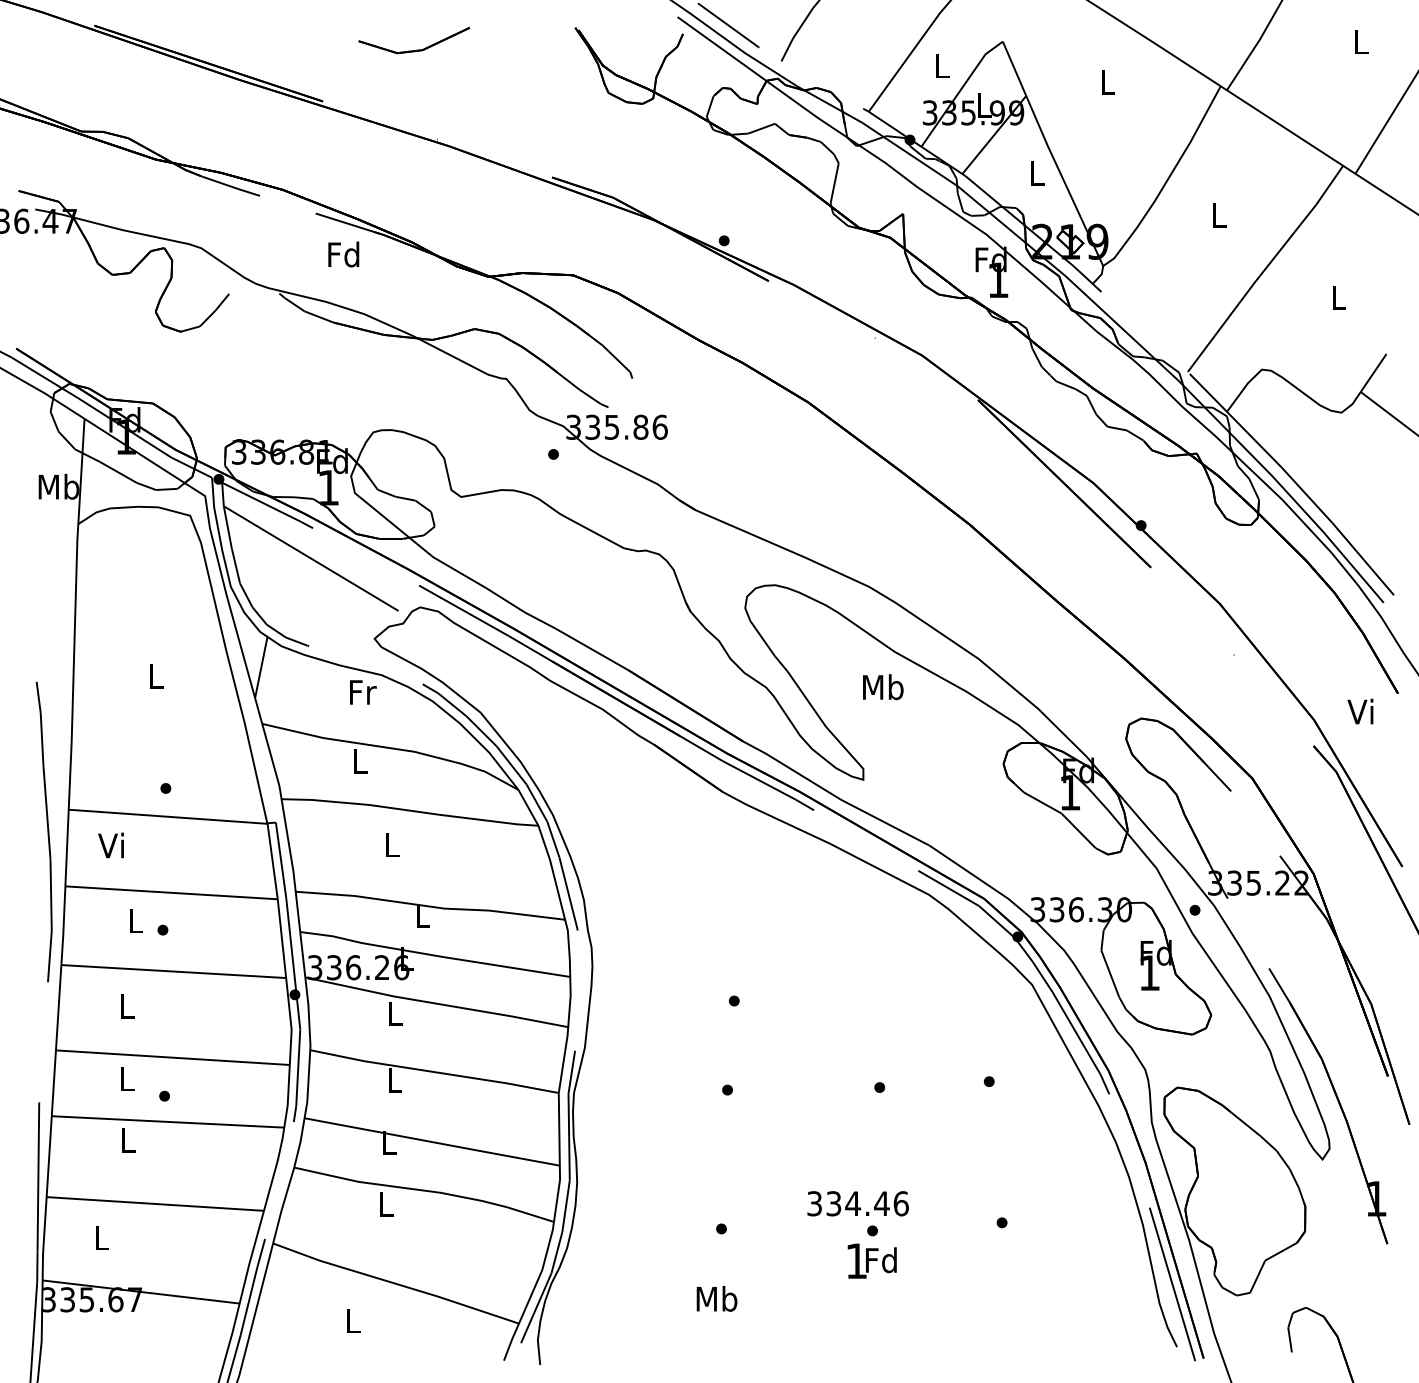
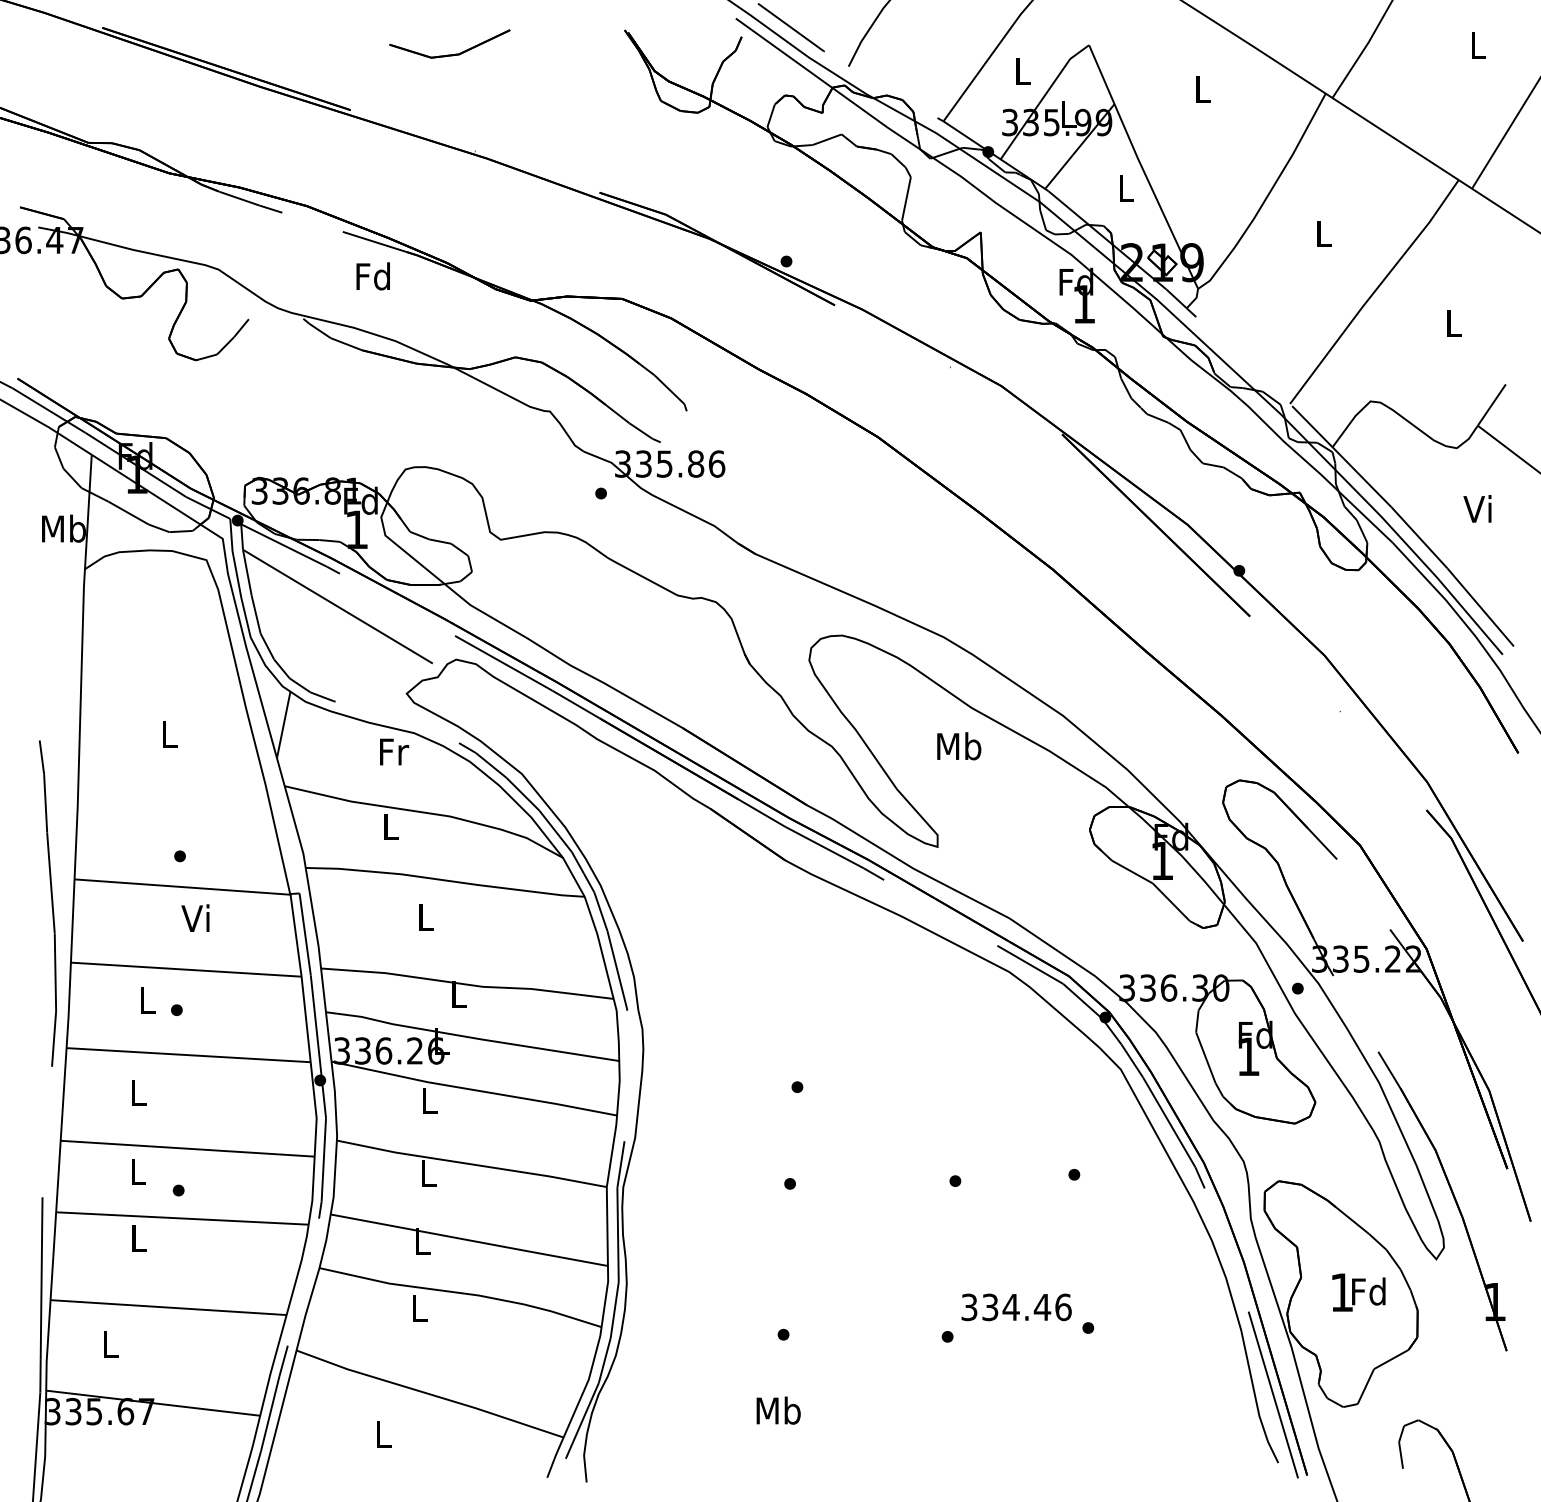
text: (1360, 711) -> (1477, 508), moved
text: (110, 845) -> (194, 918), moved
text: (857, 1203) -> (1015, 1307), moved
text: (871, 1260) -> (1358, 1291), moved

